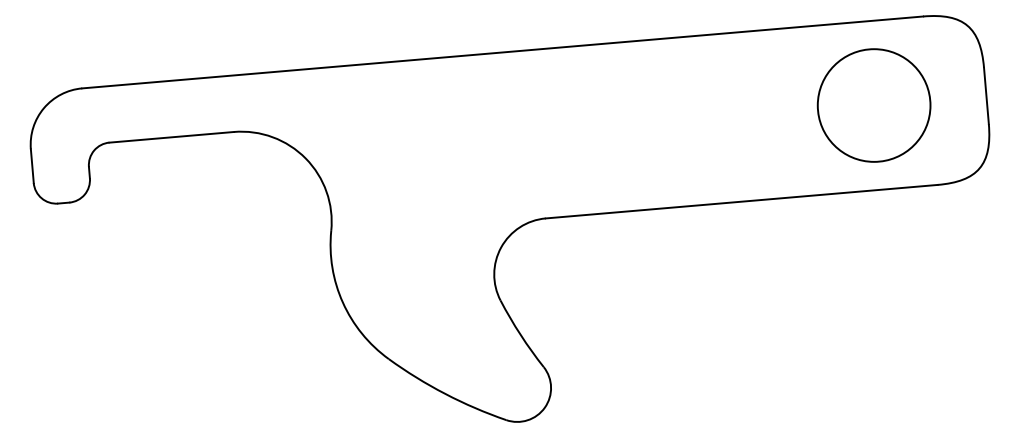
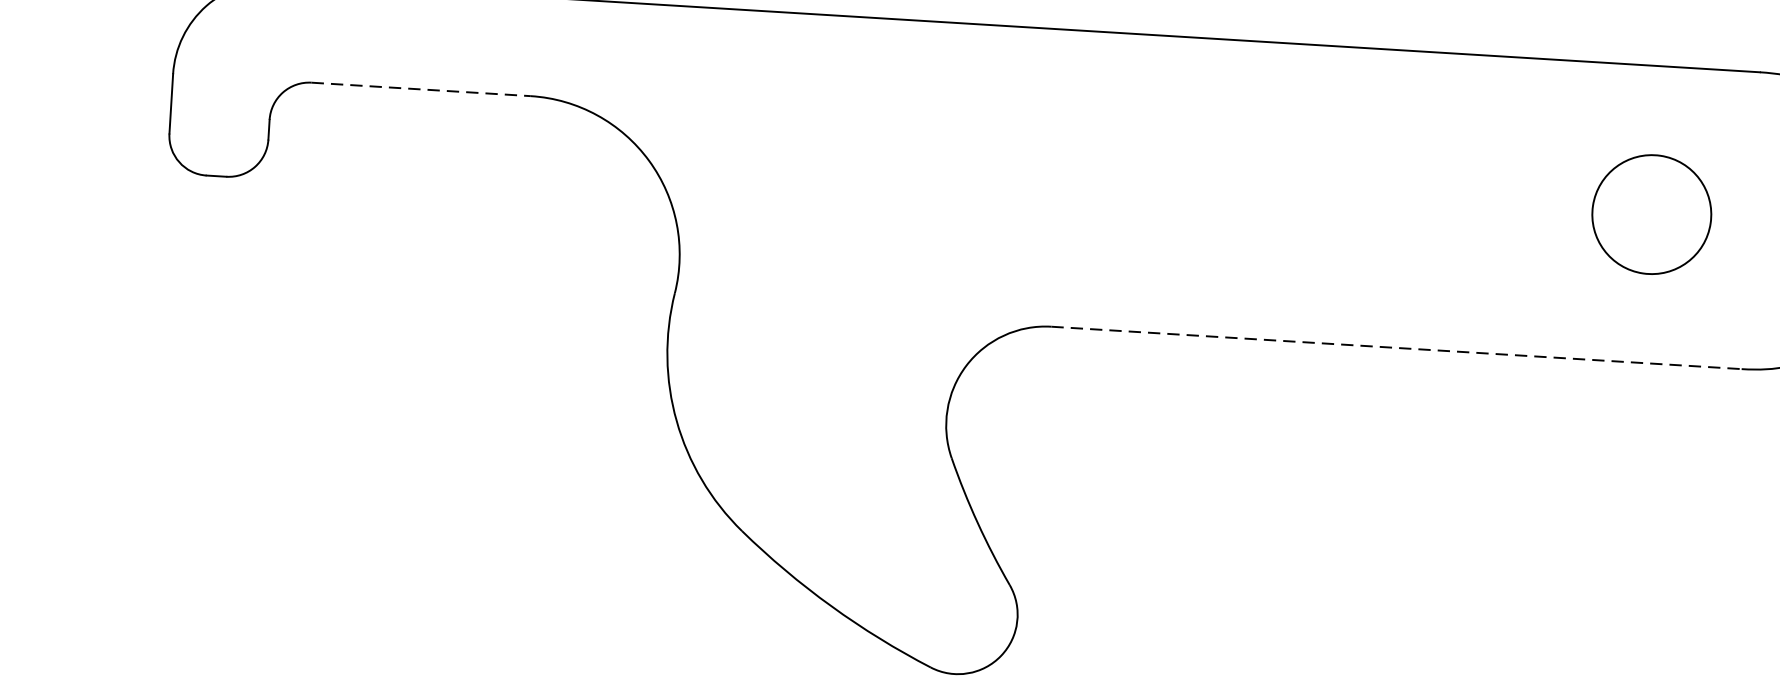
circle: (873, 105) -> (1650, 214), size x0.6
line: (172, 137) -> (422, 89), solid -> dashed
line: (741, 201) -> (1396, 347), solid -> dashed

